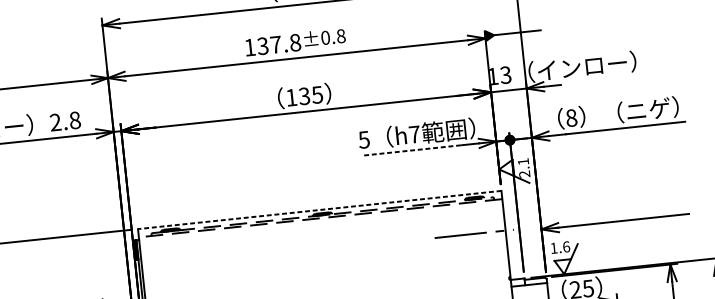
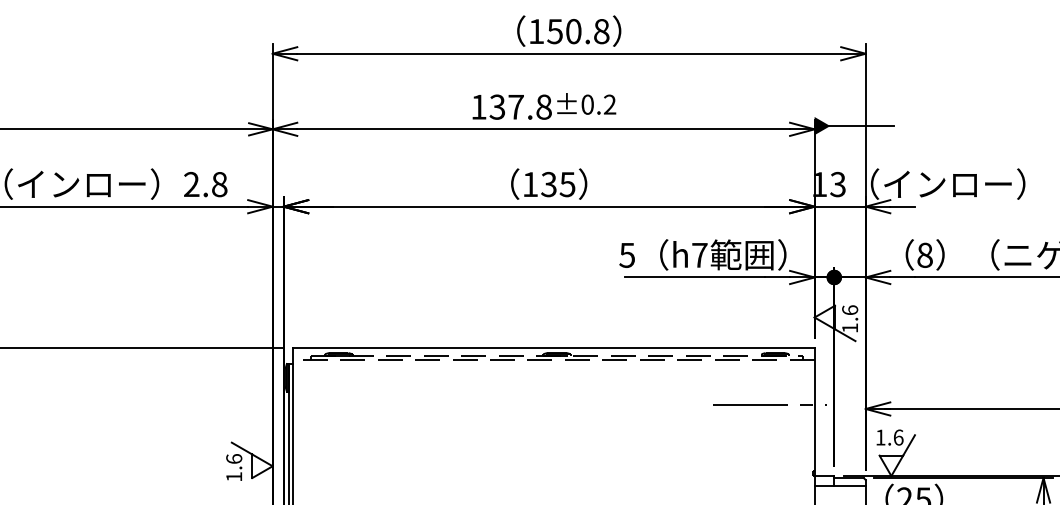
text: (340, 36) -> (609, 104), ±0.8 -> ±0.2
line: (413, 150) -> (695, 277), dashed -> solid
text: (524, 168) -> (850, 319), 2.1 -> 1.6
line: (319, 210) -> (553, 348), dashed -> solid

